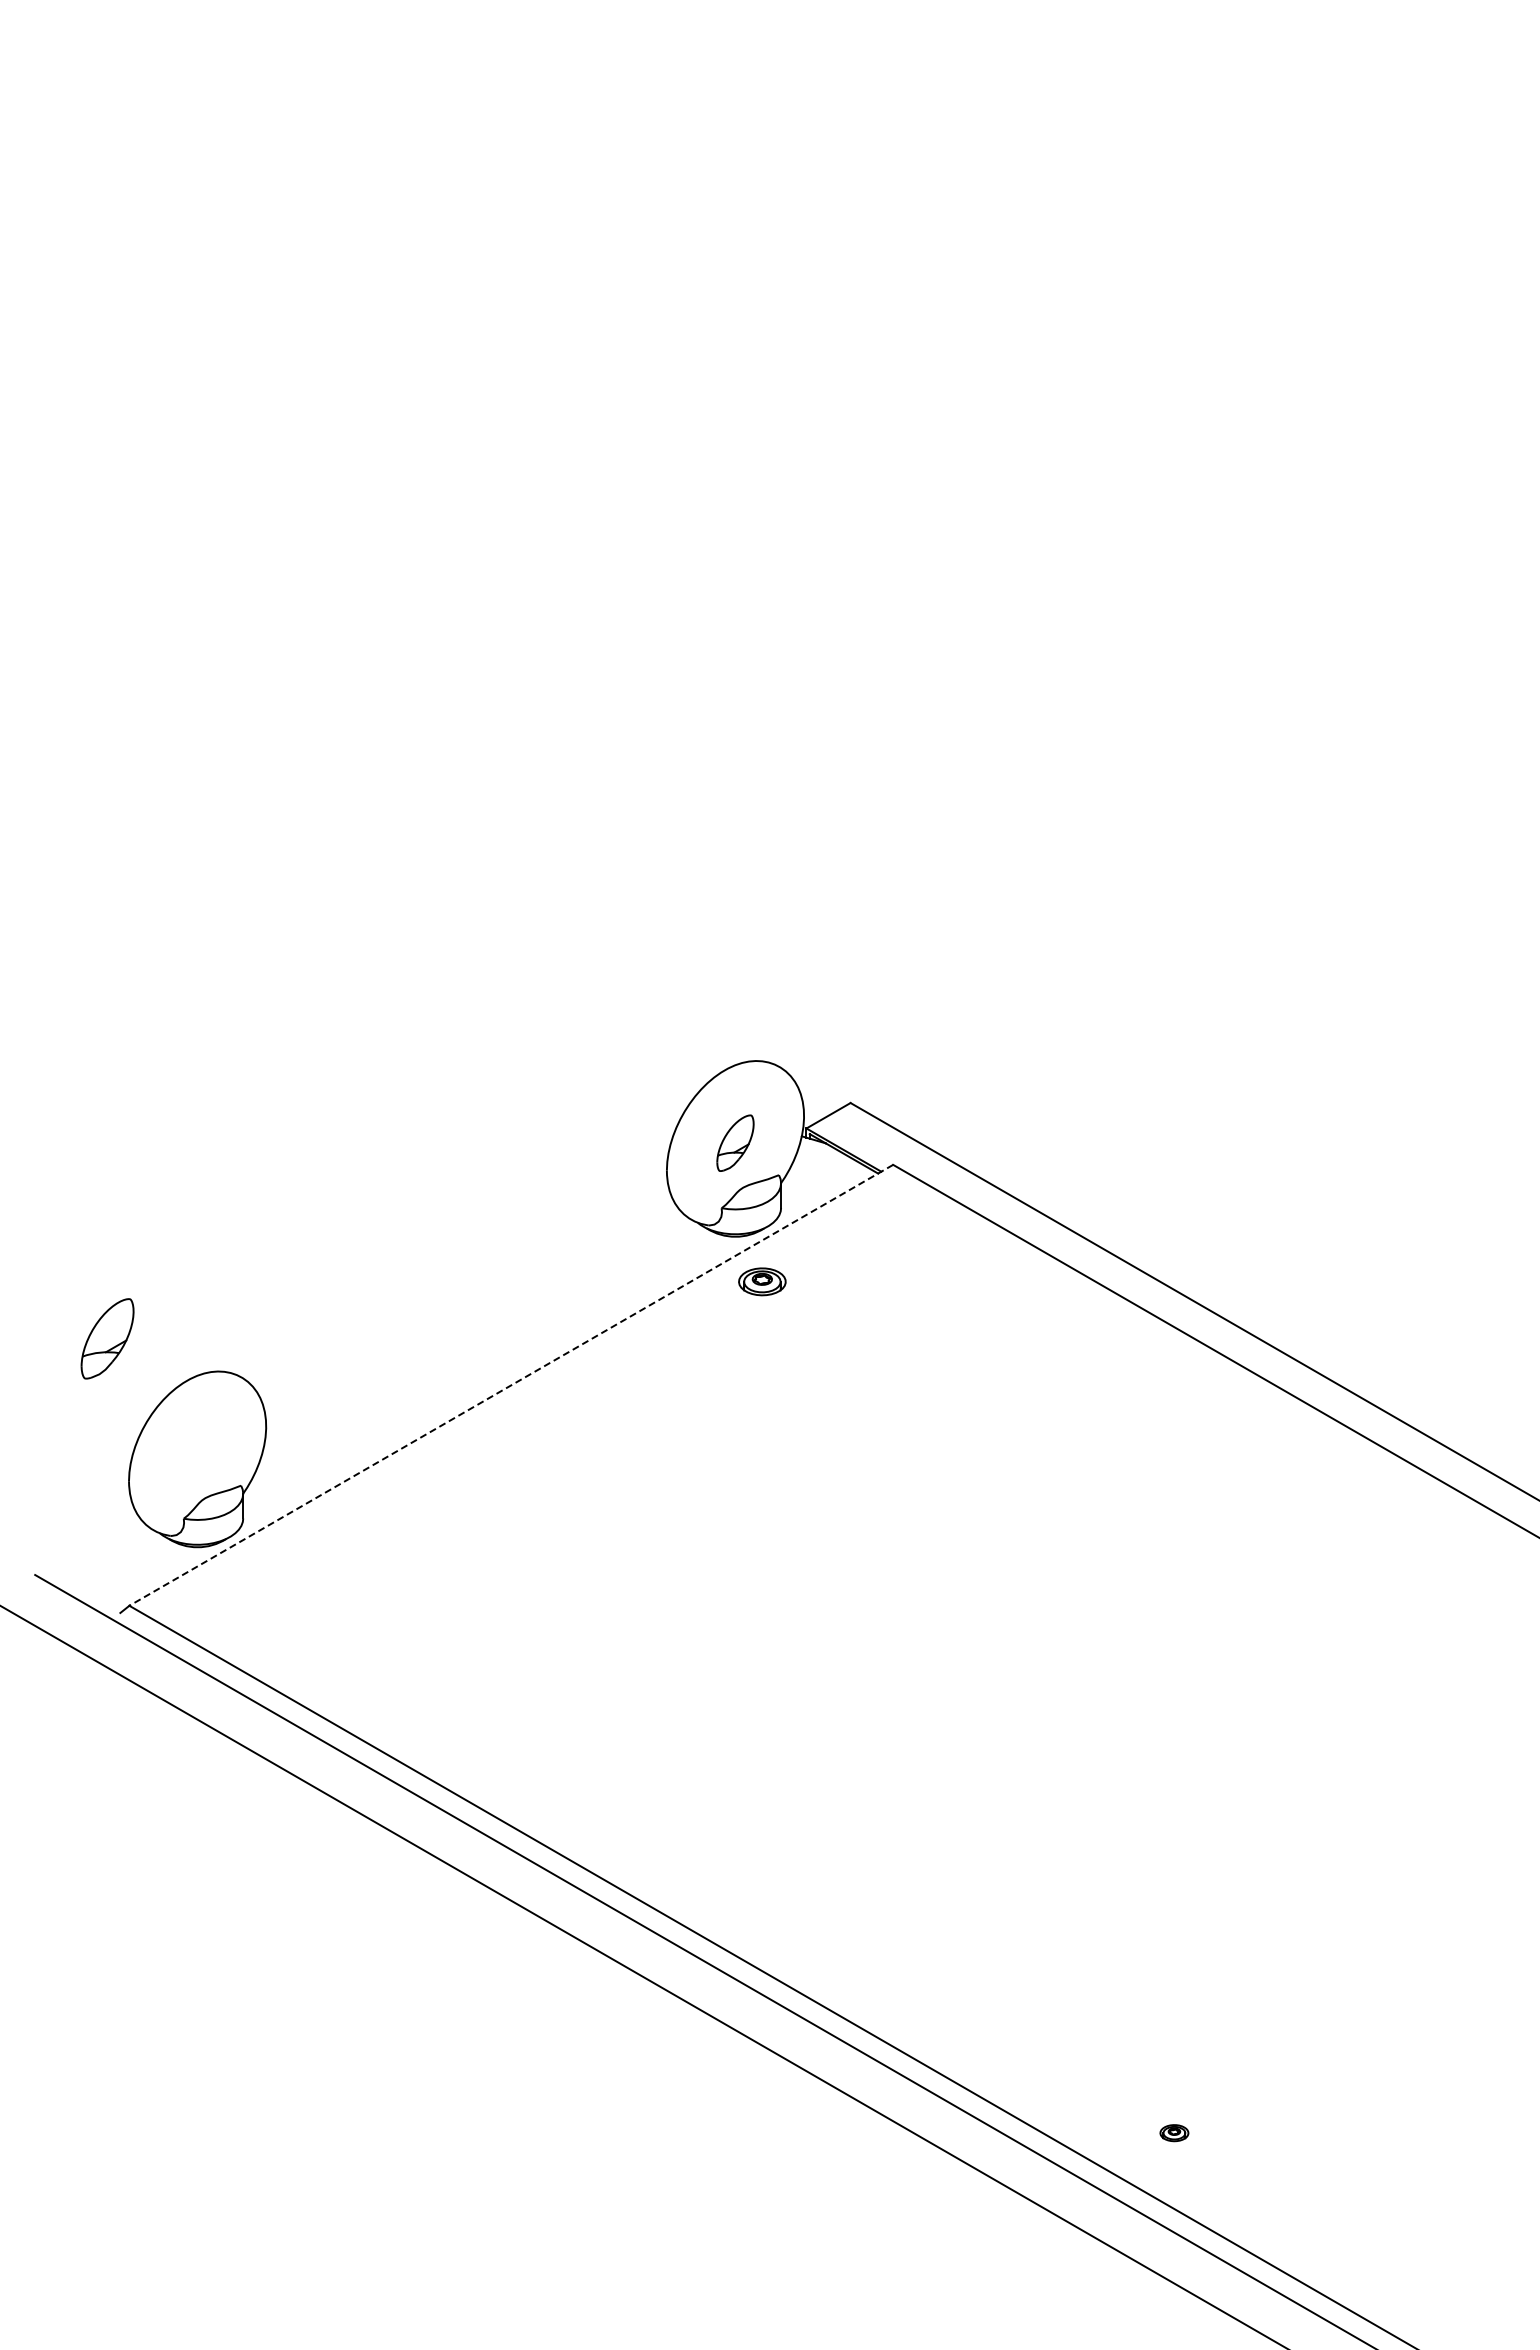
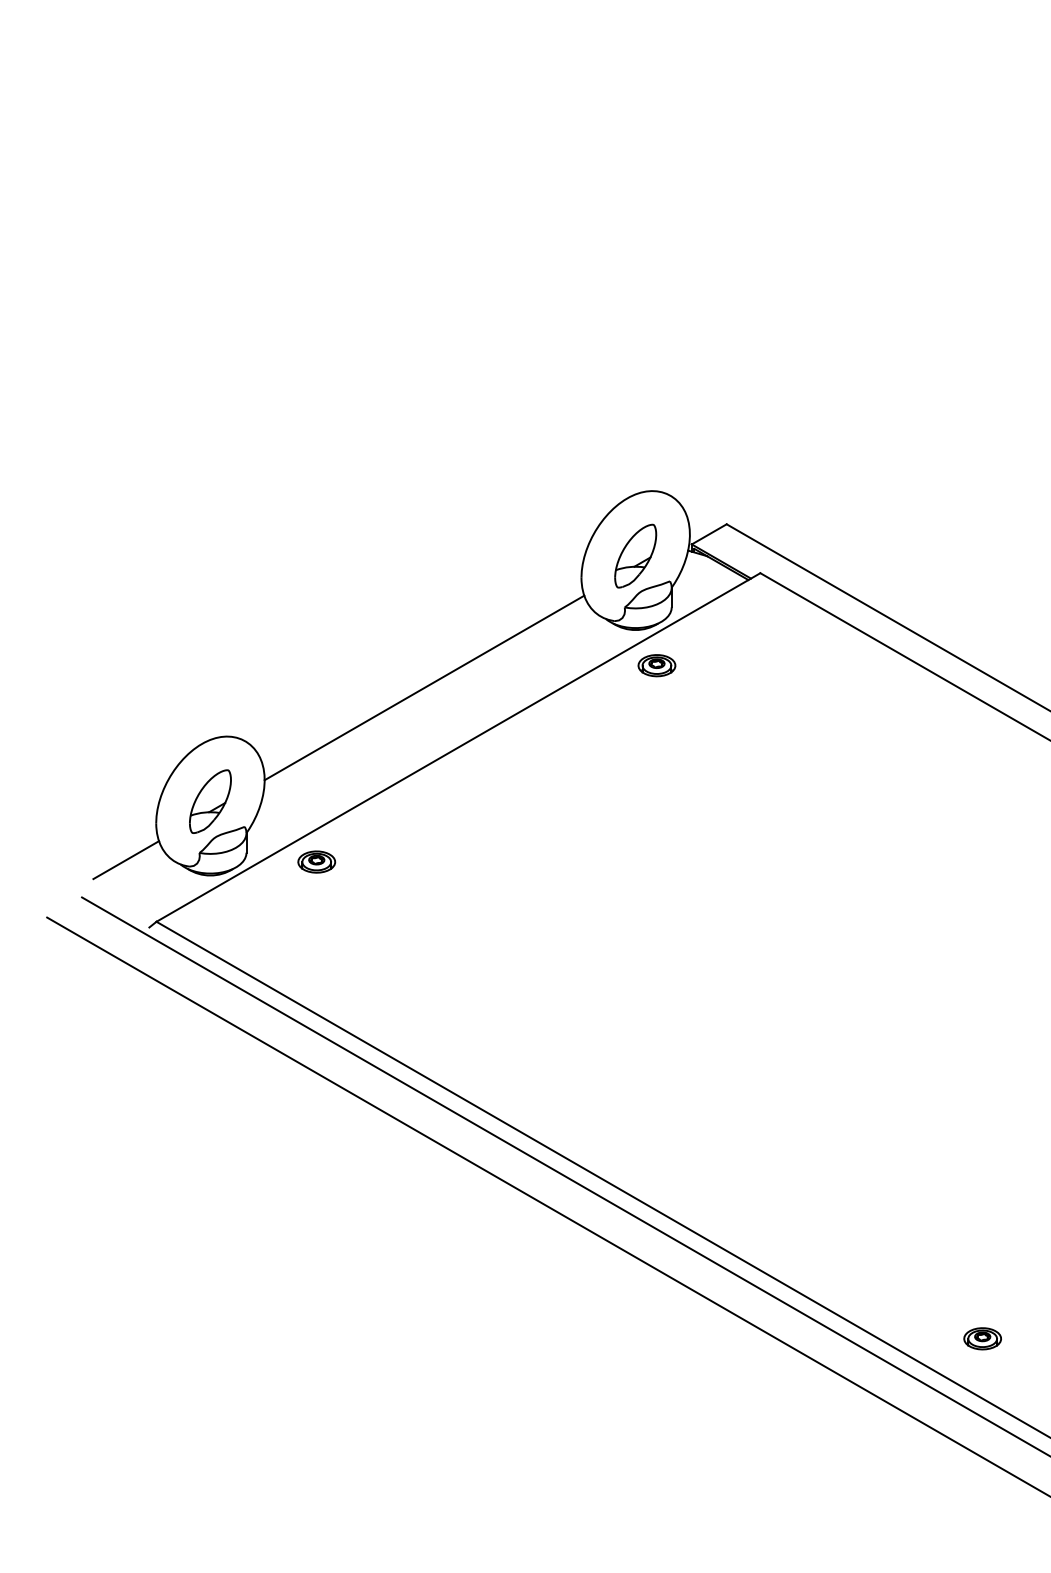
part: (735, 1142) -> (635, 555), size x1.43
line: (468, 1309) -> (424, 687), added
part: (107, 1338) -> (210, 801), moved
line: (511, 1385) -> (458, 747), dashed -> solid
line: (90, 1527) -> (125, 859), added
part: (331, 1529) -> (316, 861), added
part: (1174, 2132) -> (982, 1338), size x1.67

